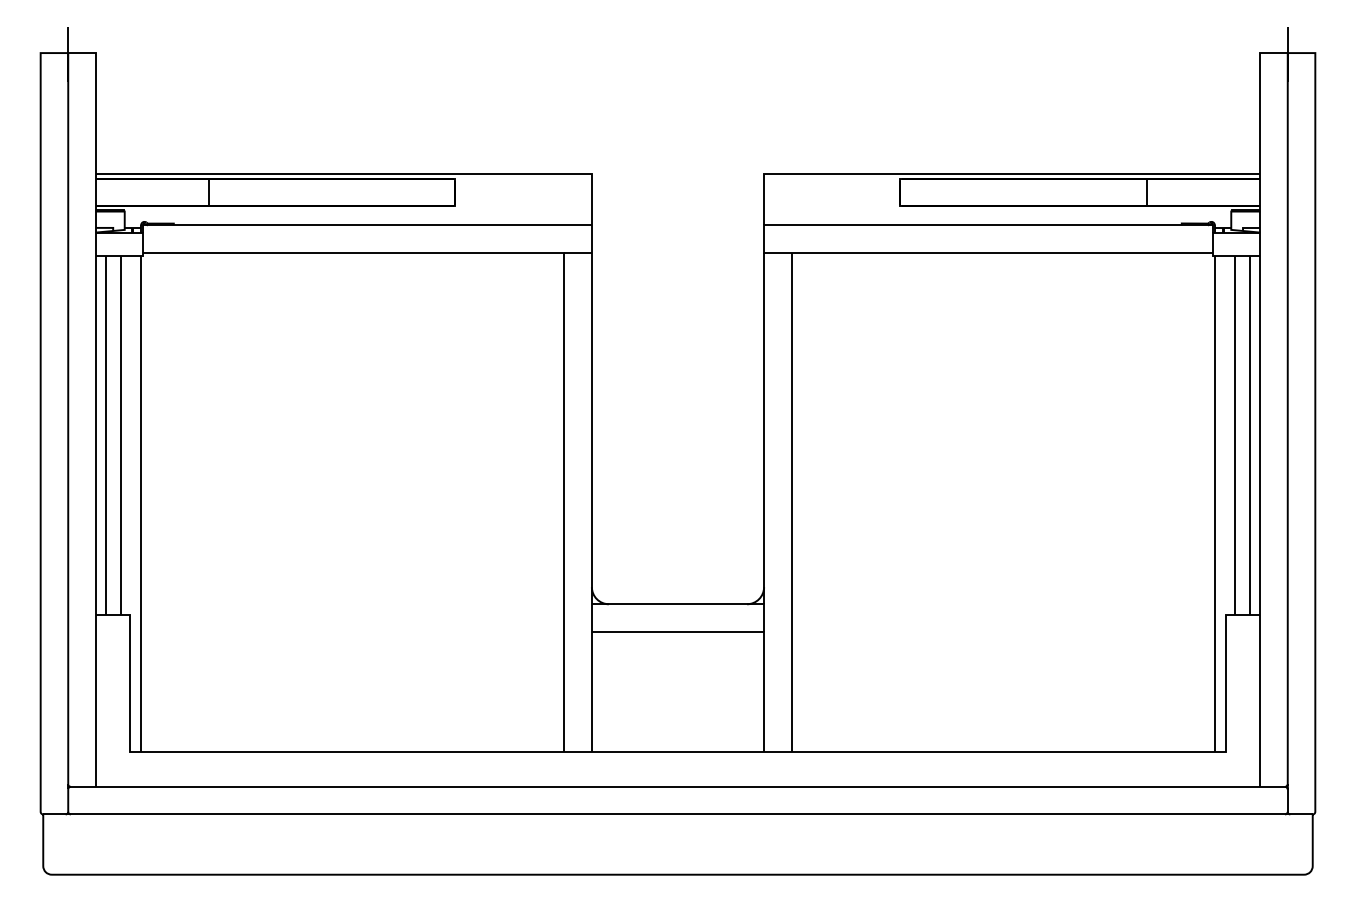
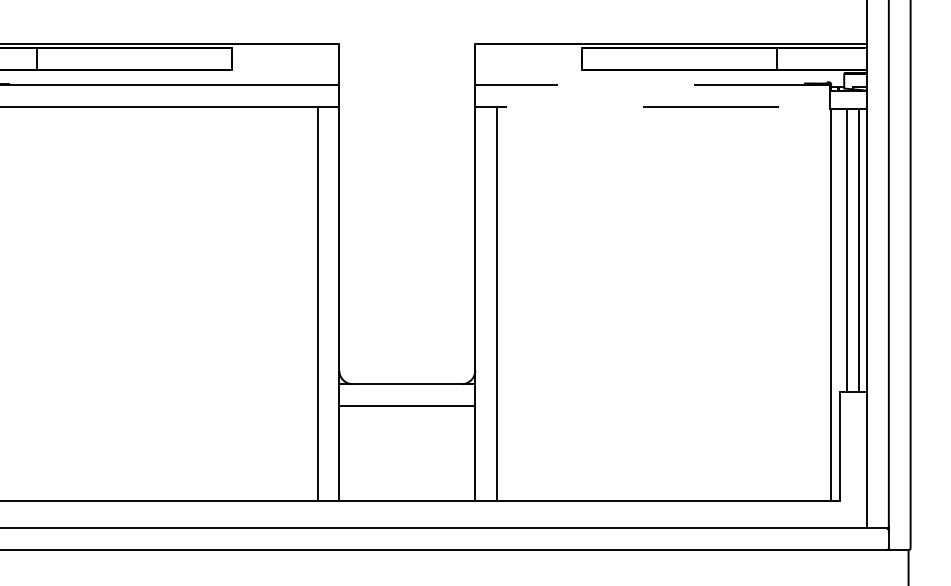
line: (764, 239) -> (475, 96), solid -> dashed

